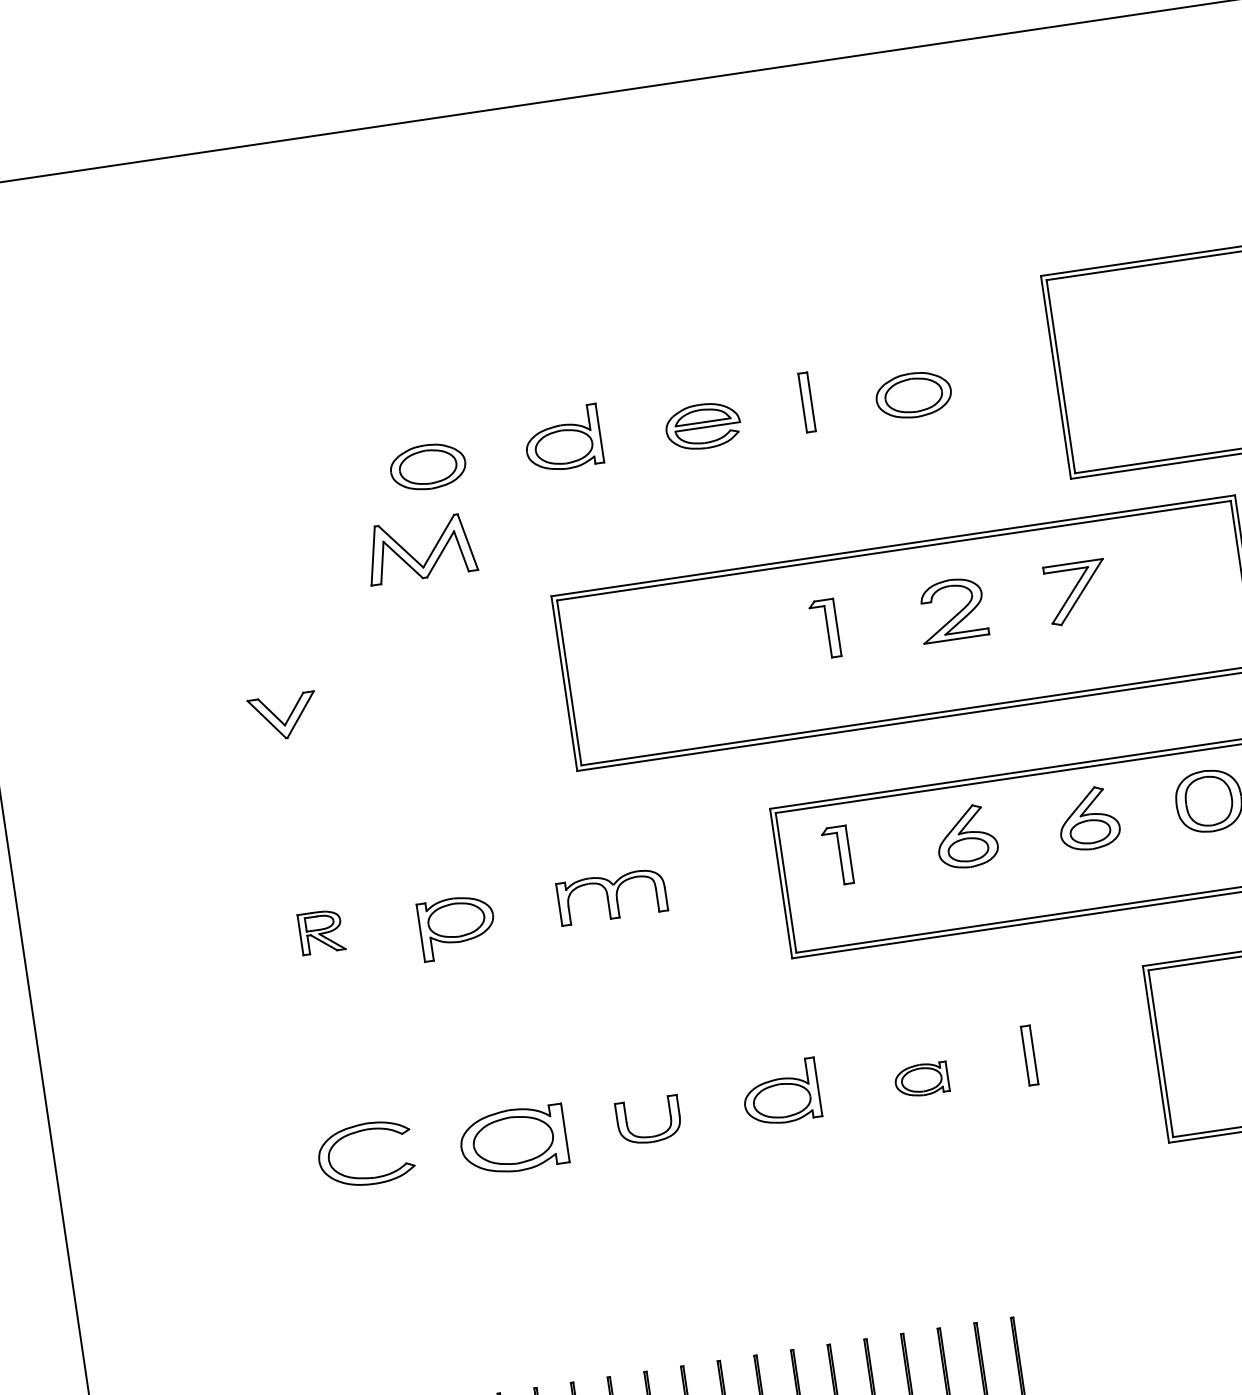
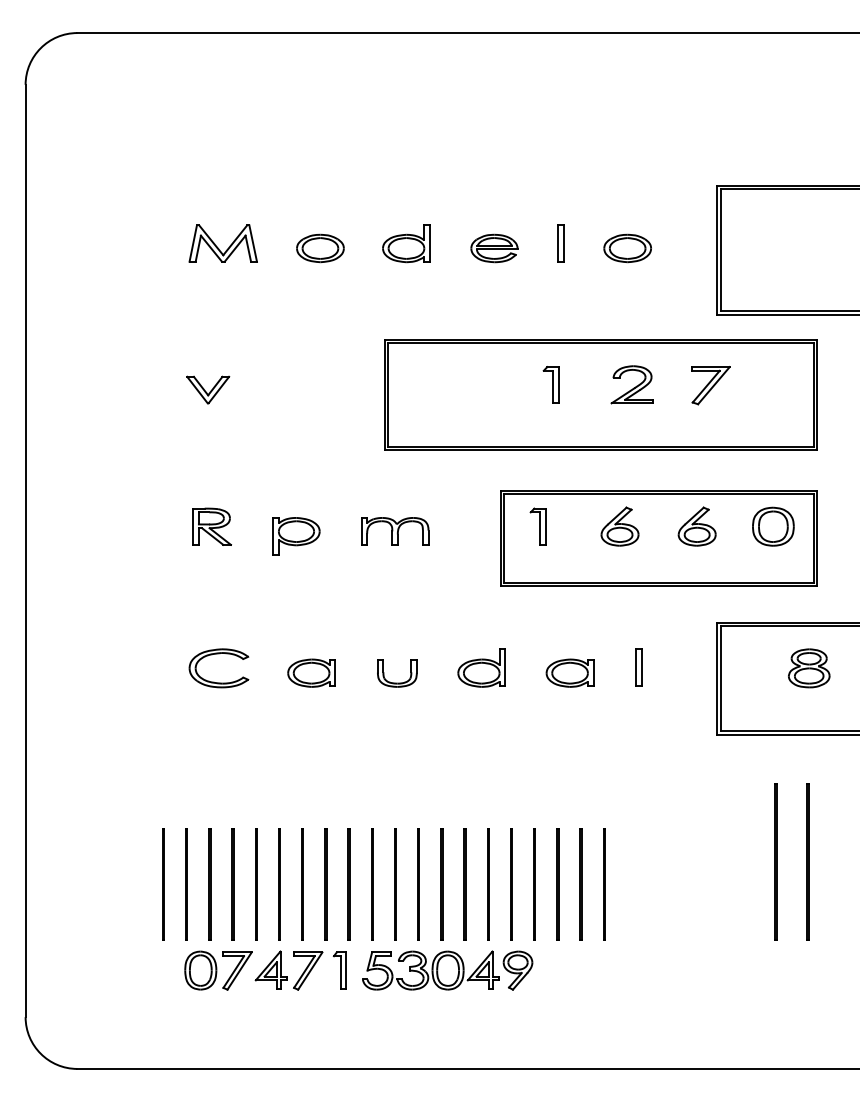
part: (419, 549) -> (222, 243), moved
part: (320, 931) -> (211, 526), size x1.43
part: (920, 1079) -> (569, 672), size x1.43
part: (512, 1139) -> (311, 672), size x0.71

